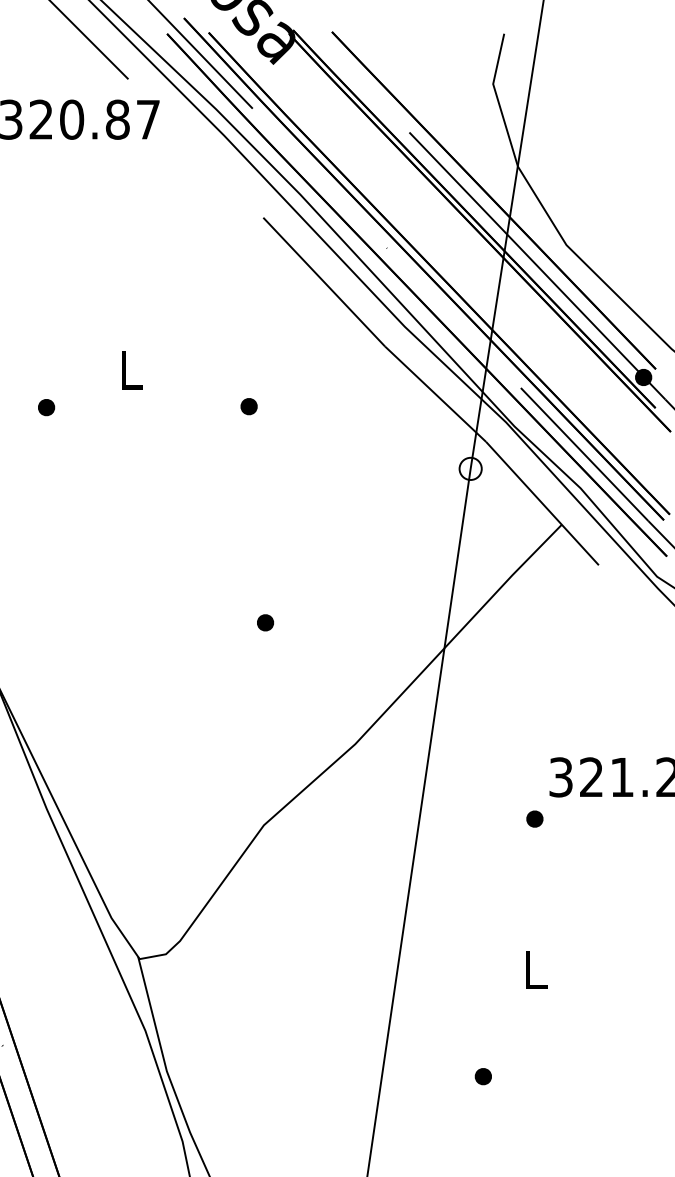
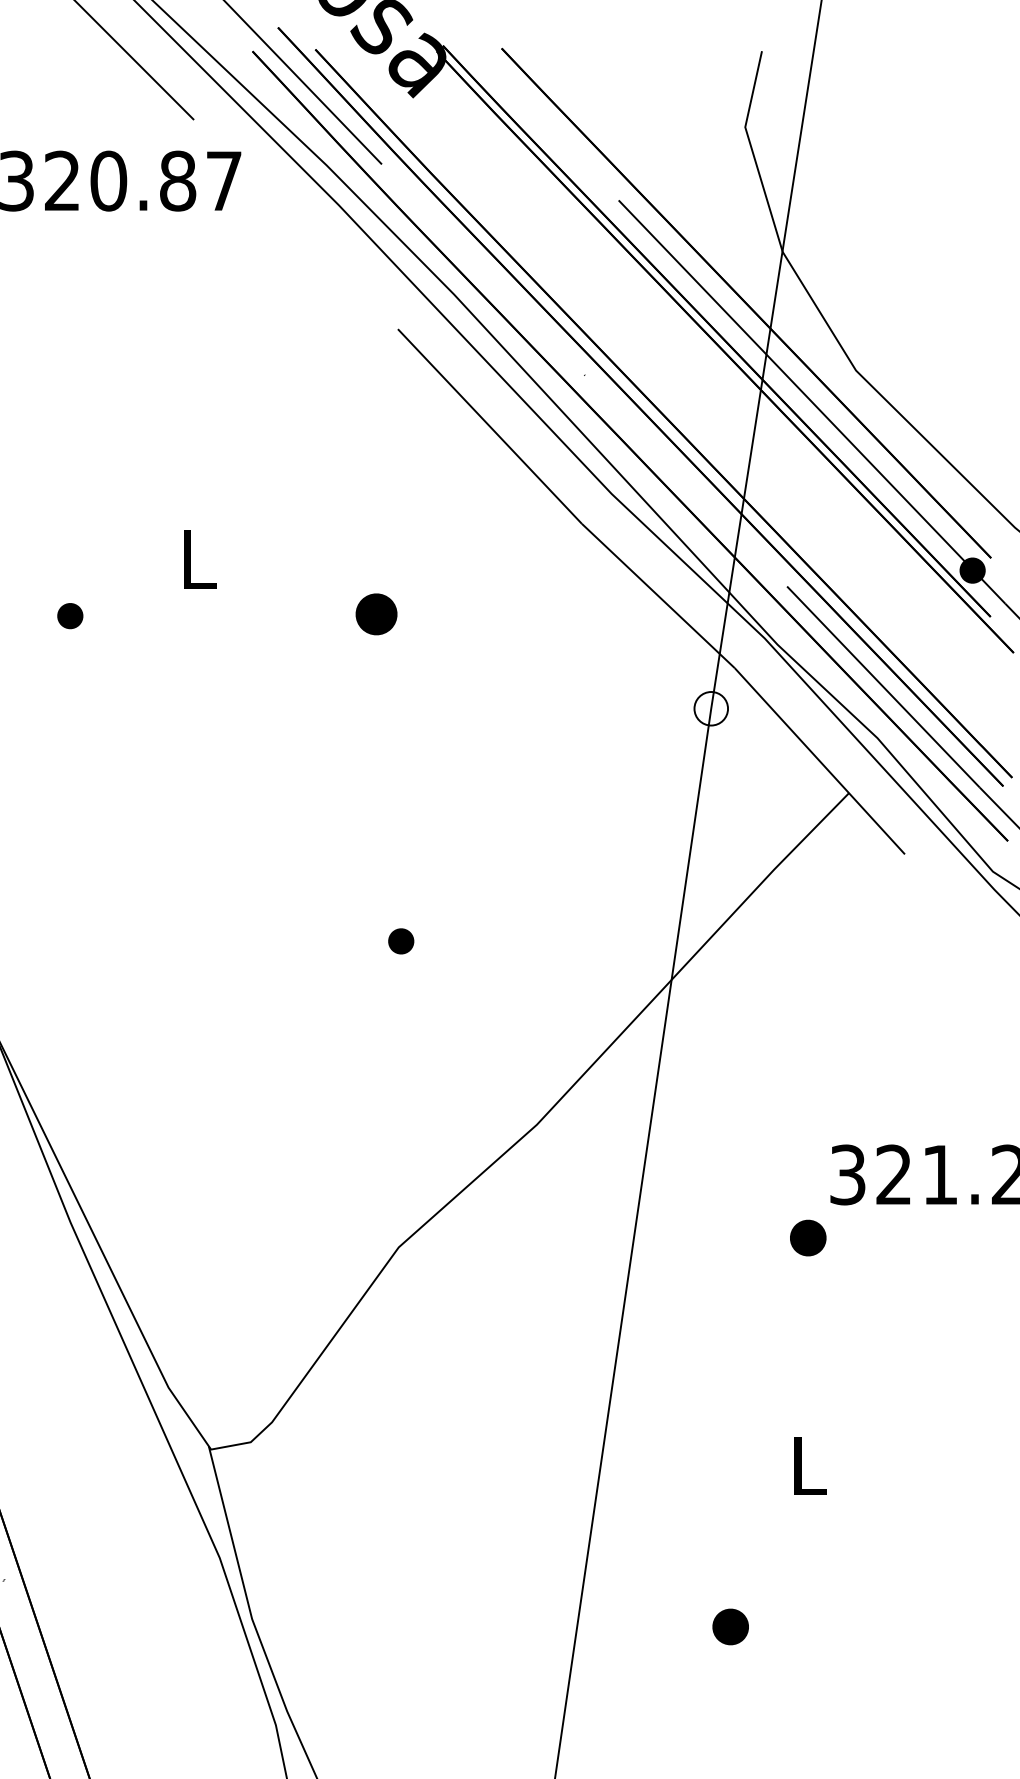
part: (248, 406) -> (375, 614), size x1.6
part: (534, 818) -> (807, 1237), size x1.4
part: (482, 1076) -> (729, 1626), size x1.4

